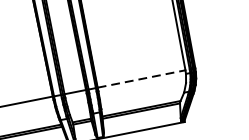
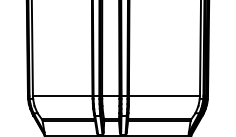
line: (141, 79) -> (164, 96), dashed -> solid

